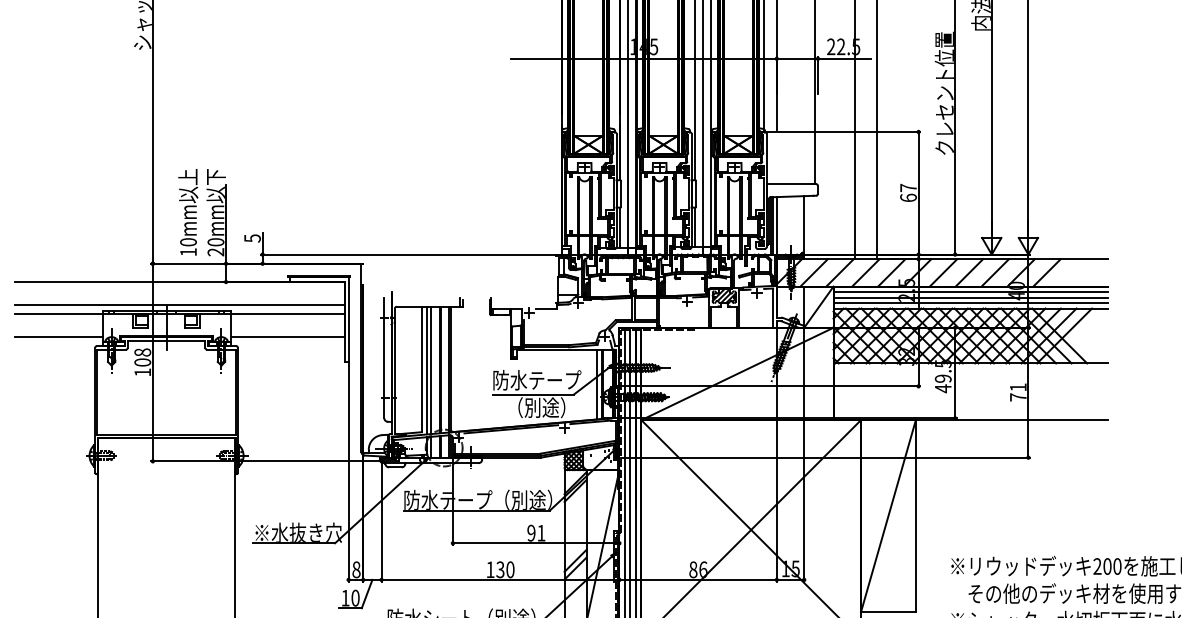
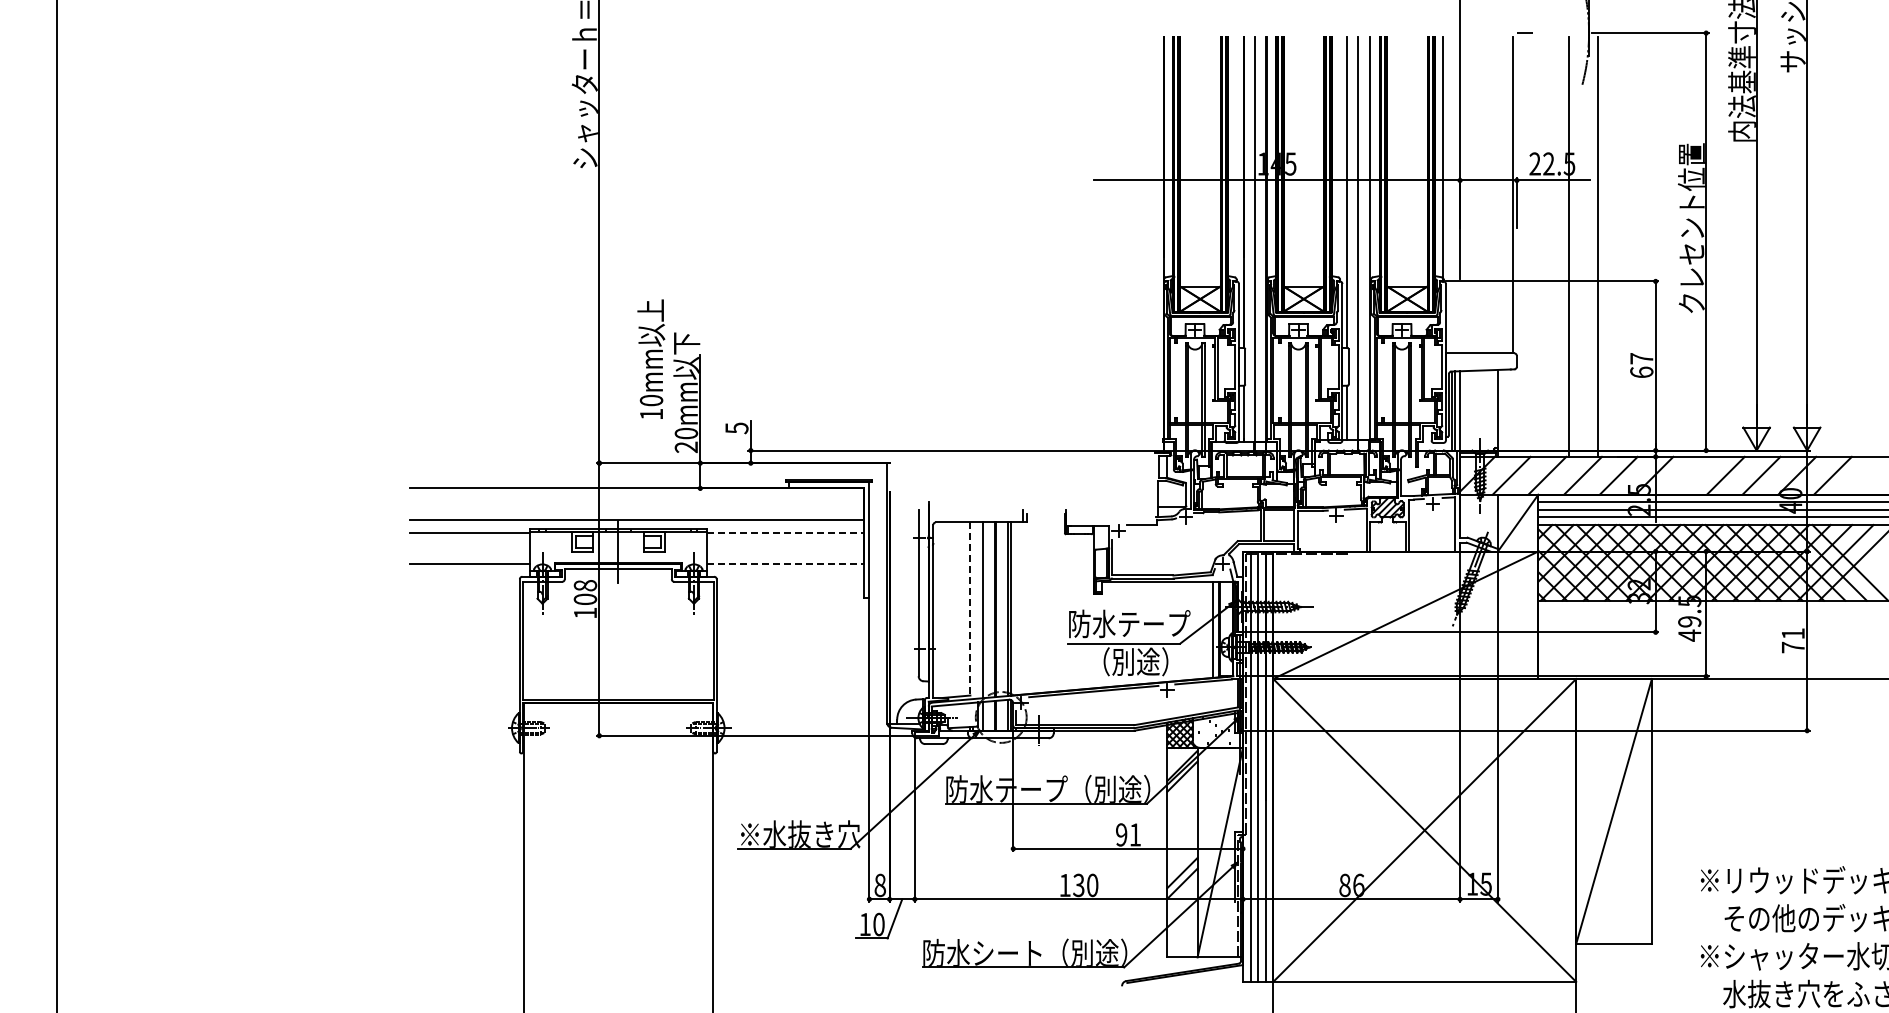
text: (188, 211) -> (651, 358), moved
line: (943, 272) -> (1690, 475), removed
line: (287, 313) -> (785, 532), solid -> dashed
line: (287, 337) -> (785, 564), solid -> dashed
line: (421, 369) -> (970, 609), solid -> dashed
line: (426, 370) -> (977, 610), removed

